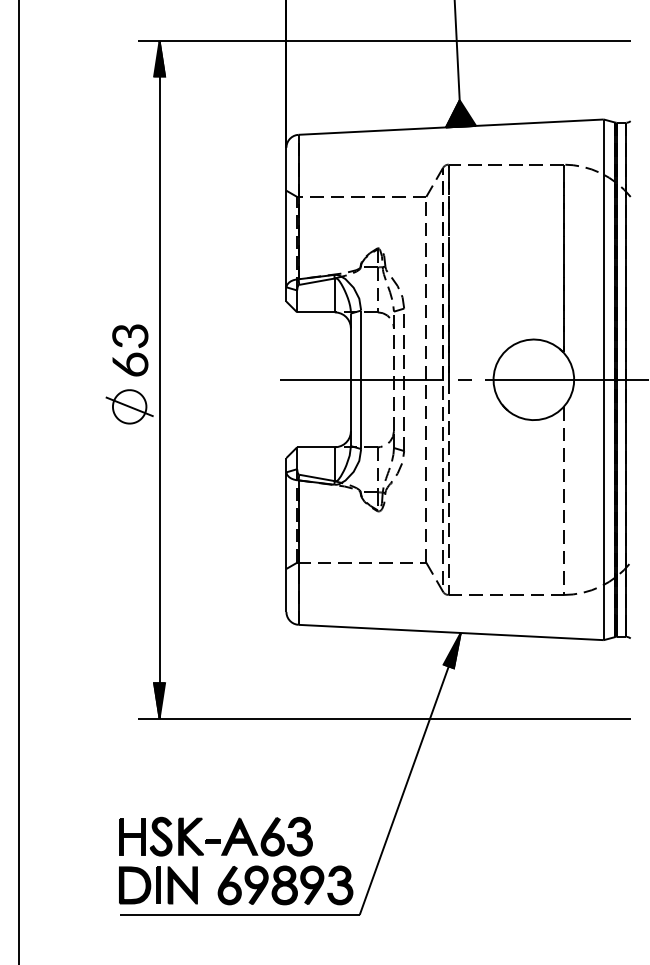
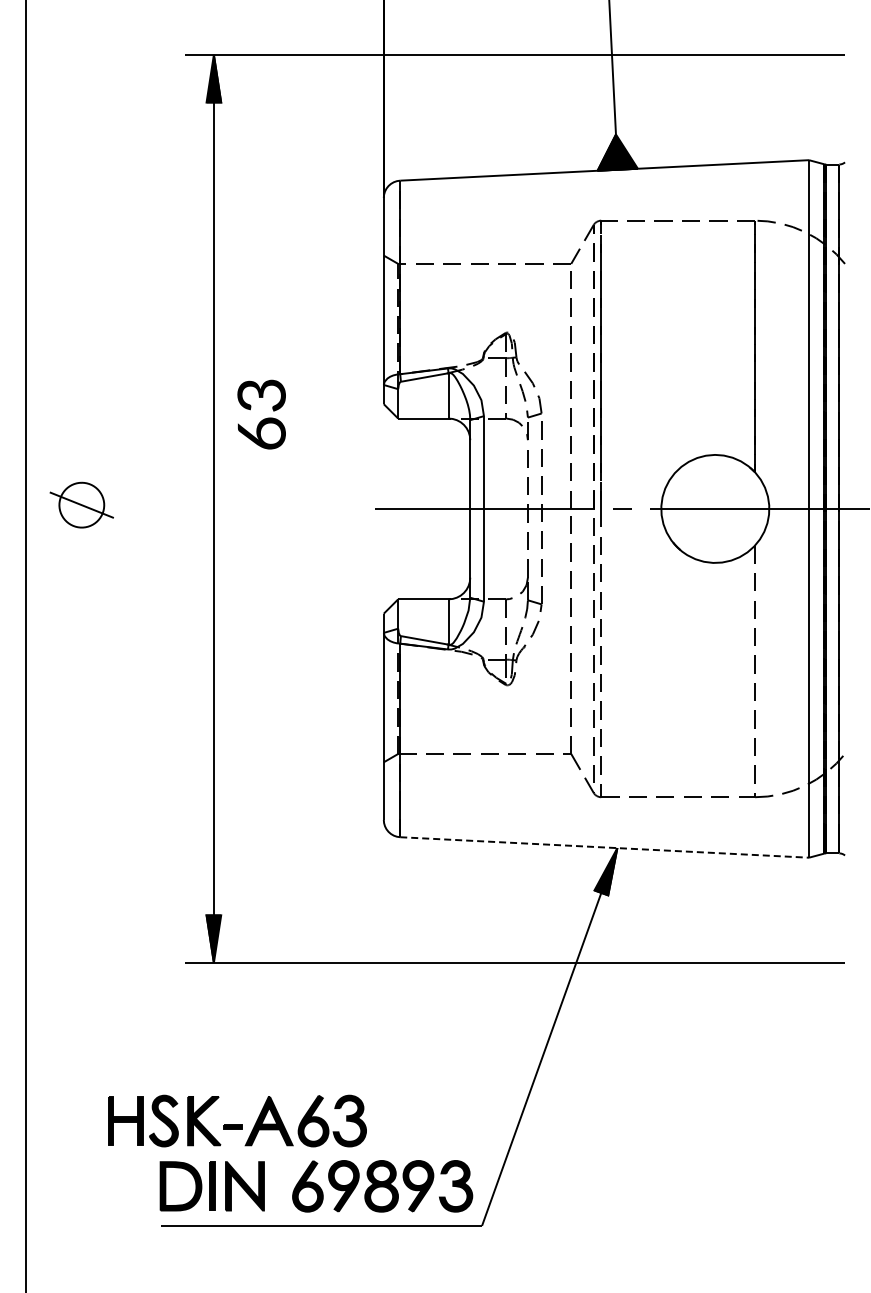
text: (130, 350) -> (261, 414), moved
part: (129, 406) -> (81, 504), moved
line: (451, 632) -> (604, 847), solid -> dashed
part: (216, 836) -> (237, 1120), moved

